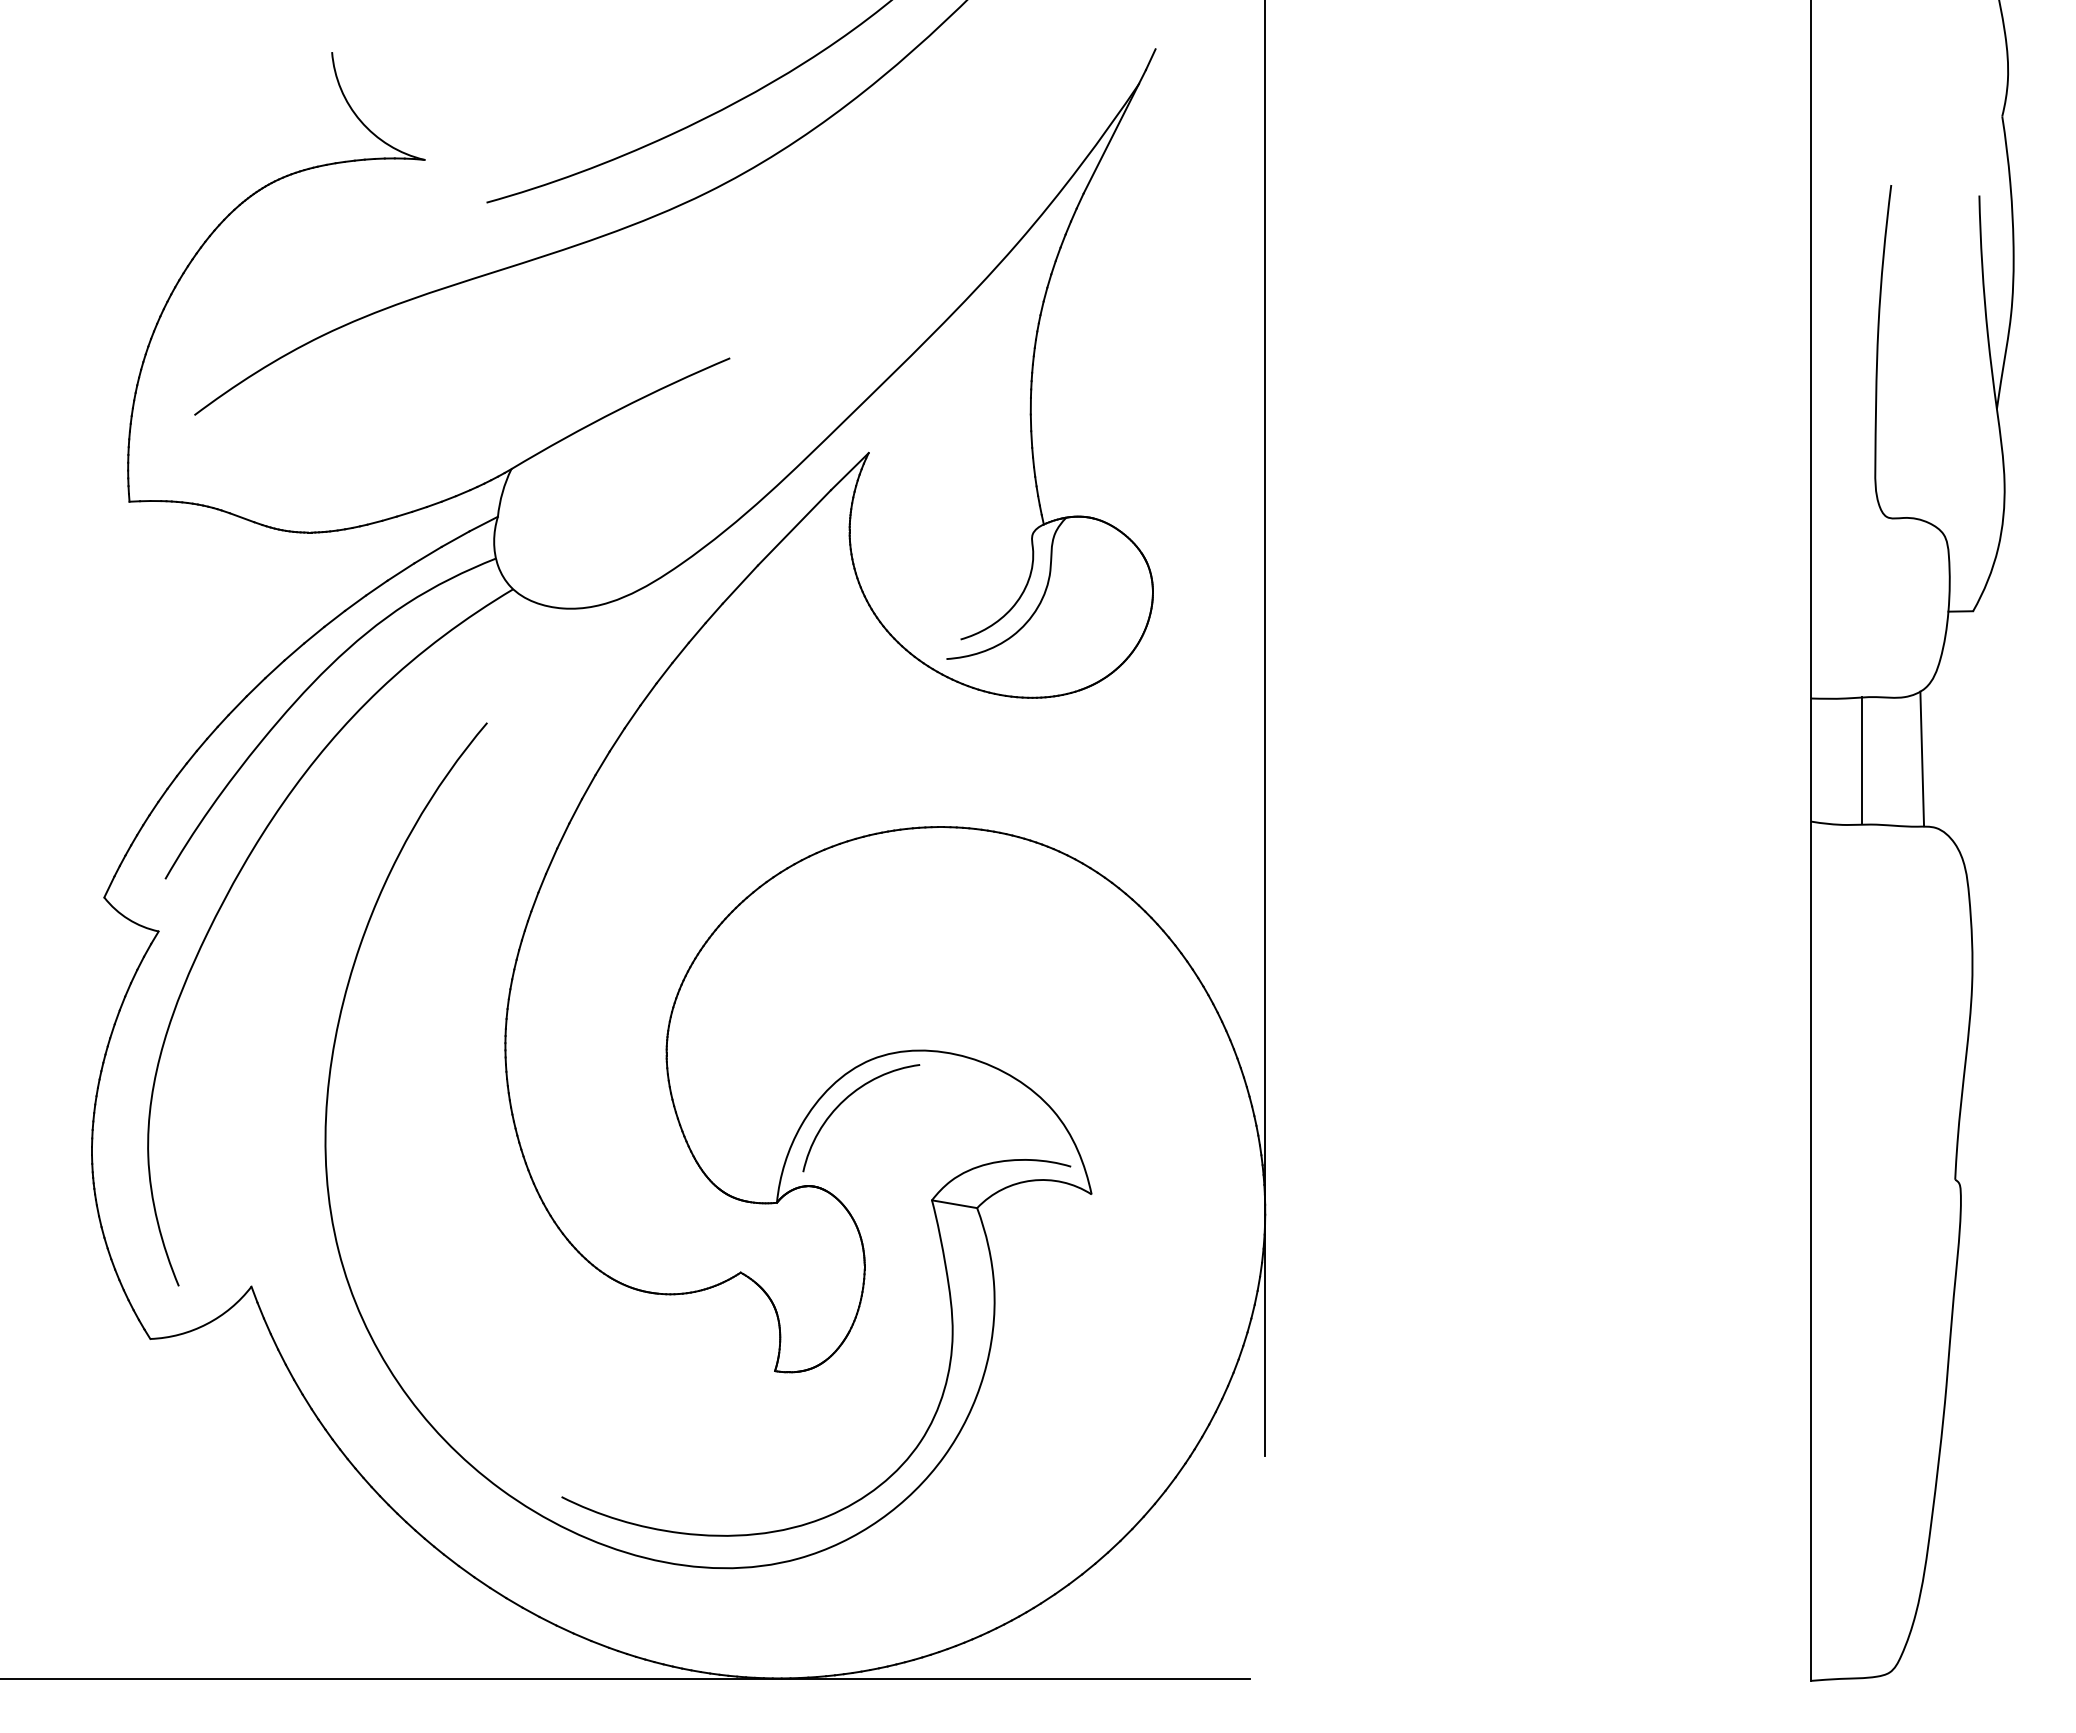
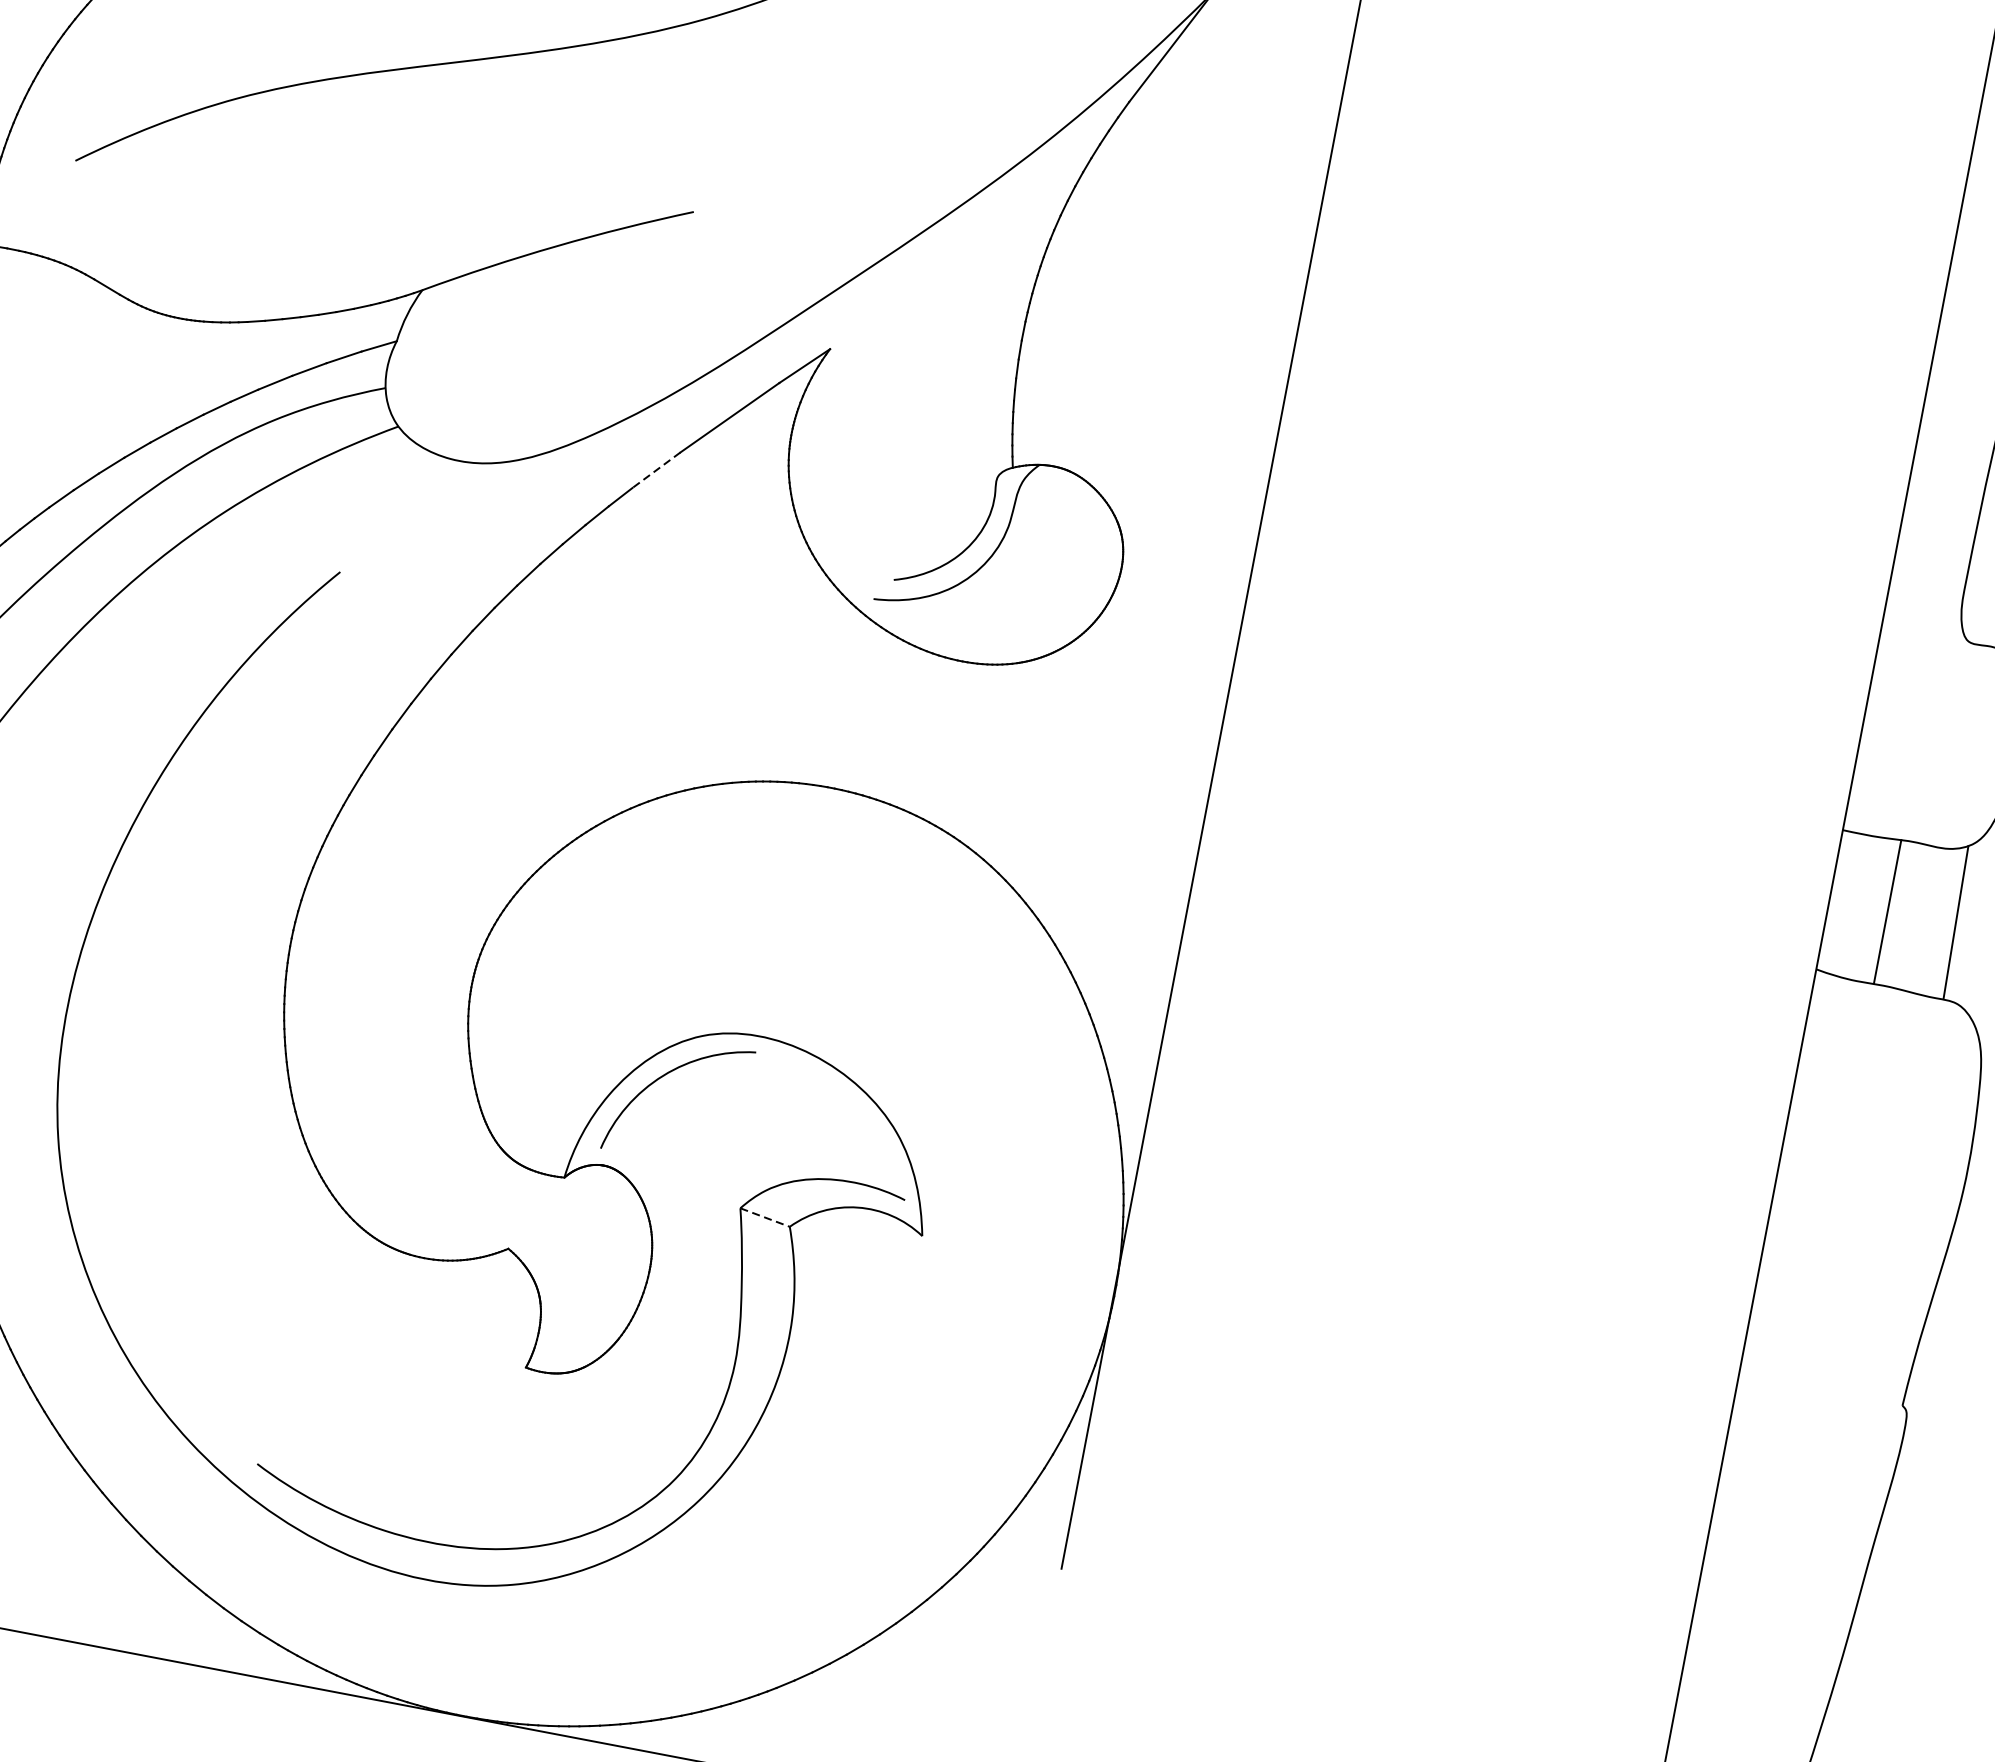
line: (740, 584) -> (656, 470), solid -> dashed
line: (954, 1204) -> (764, 1217), solid -> dashed

